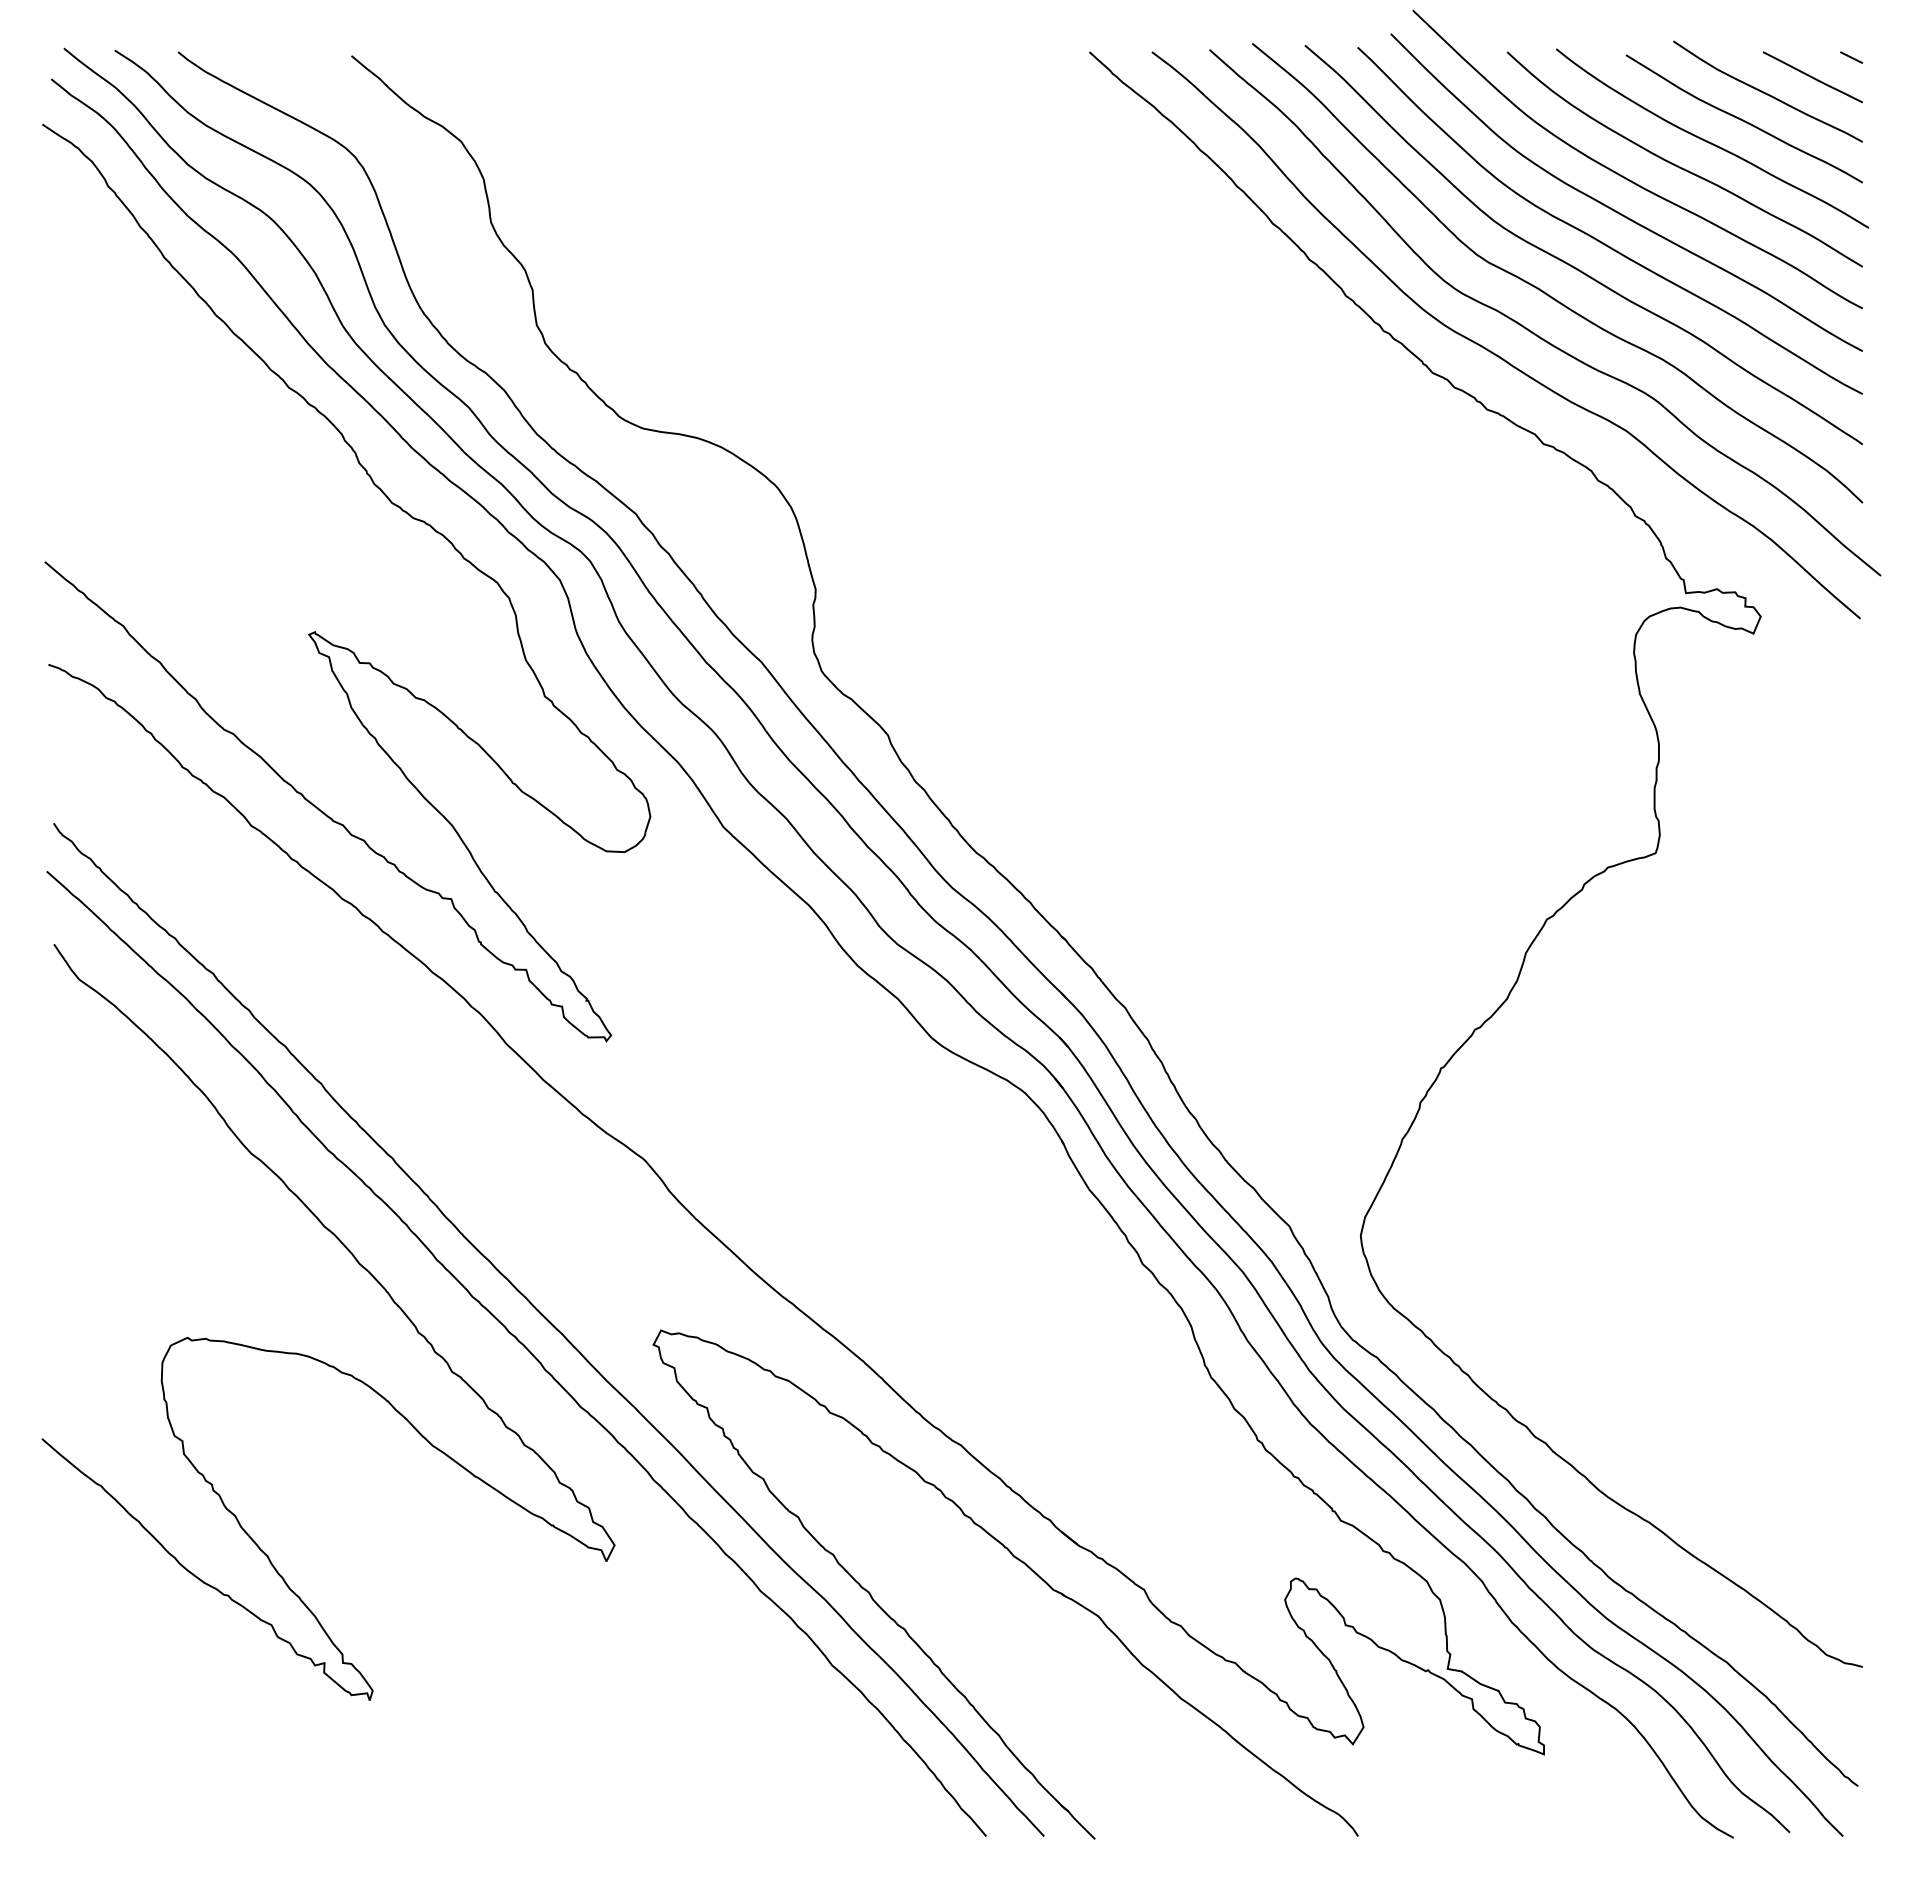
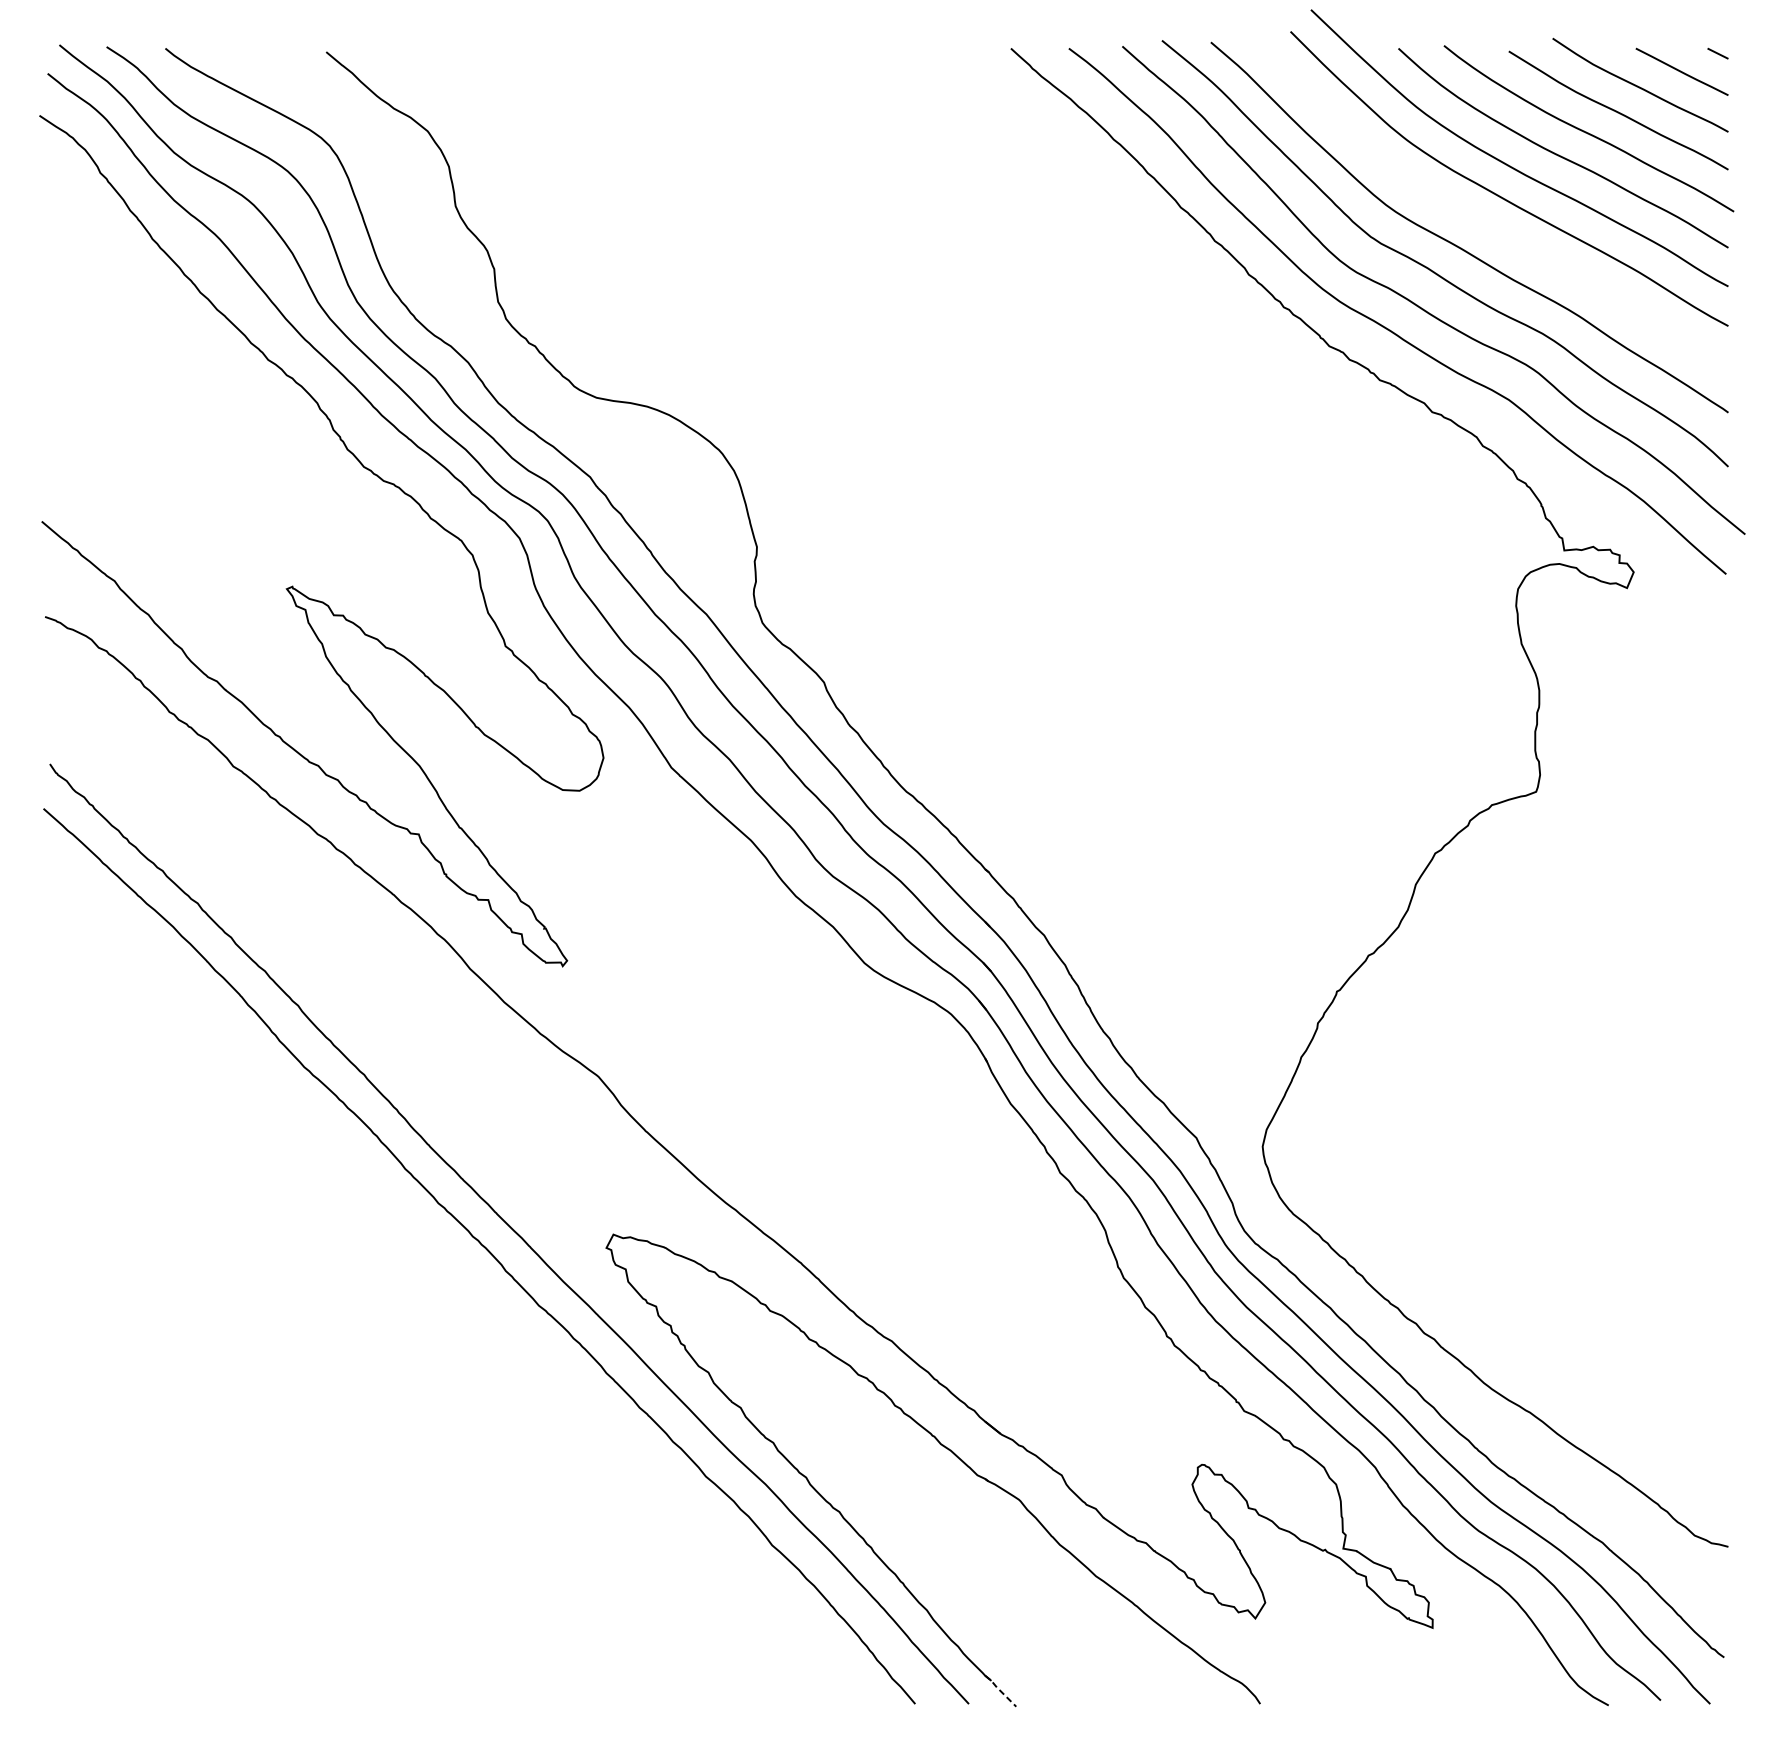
curve: (1600, 240) -> (1485, 223), removed
curve: (316, 1358) -> (293, 1260), removed
line: (1077, 1821) -> (999, 1690), solid -> dashed

